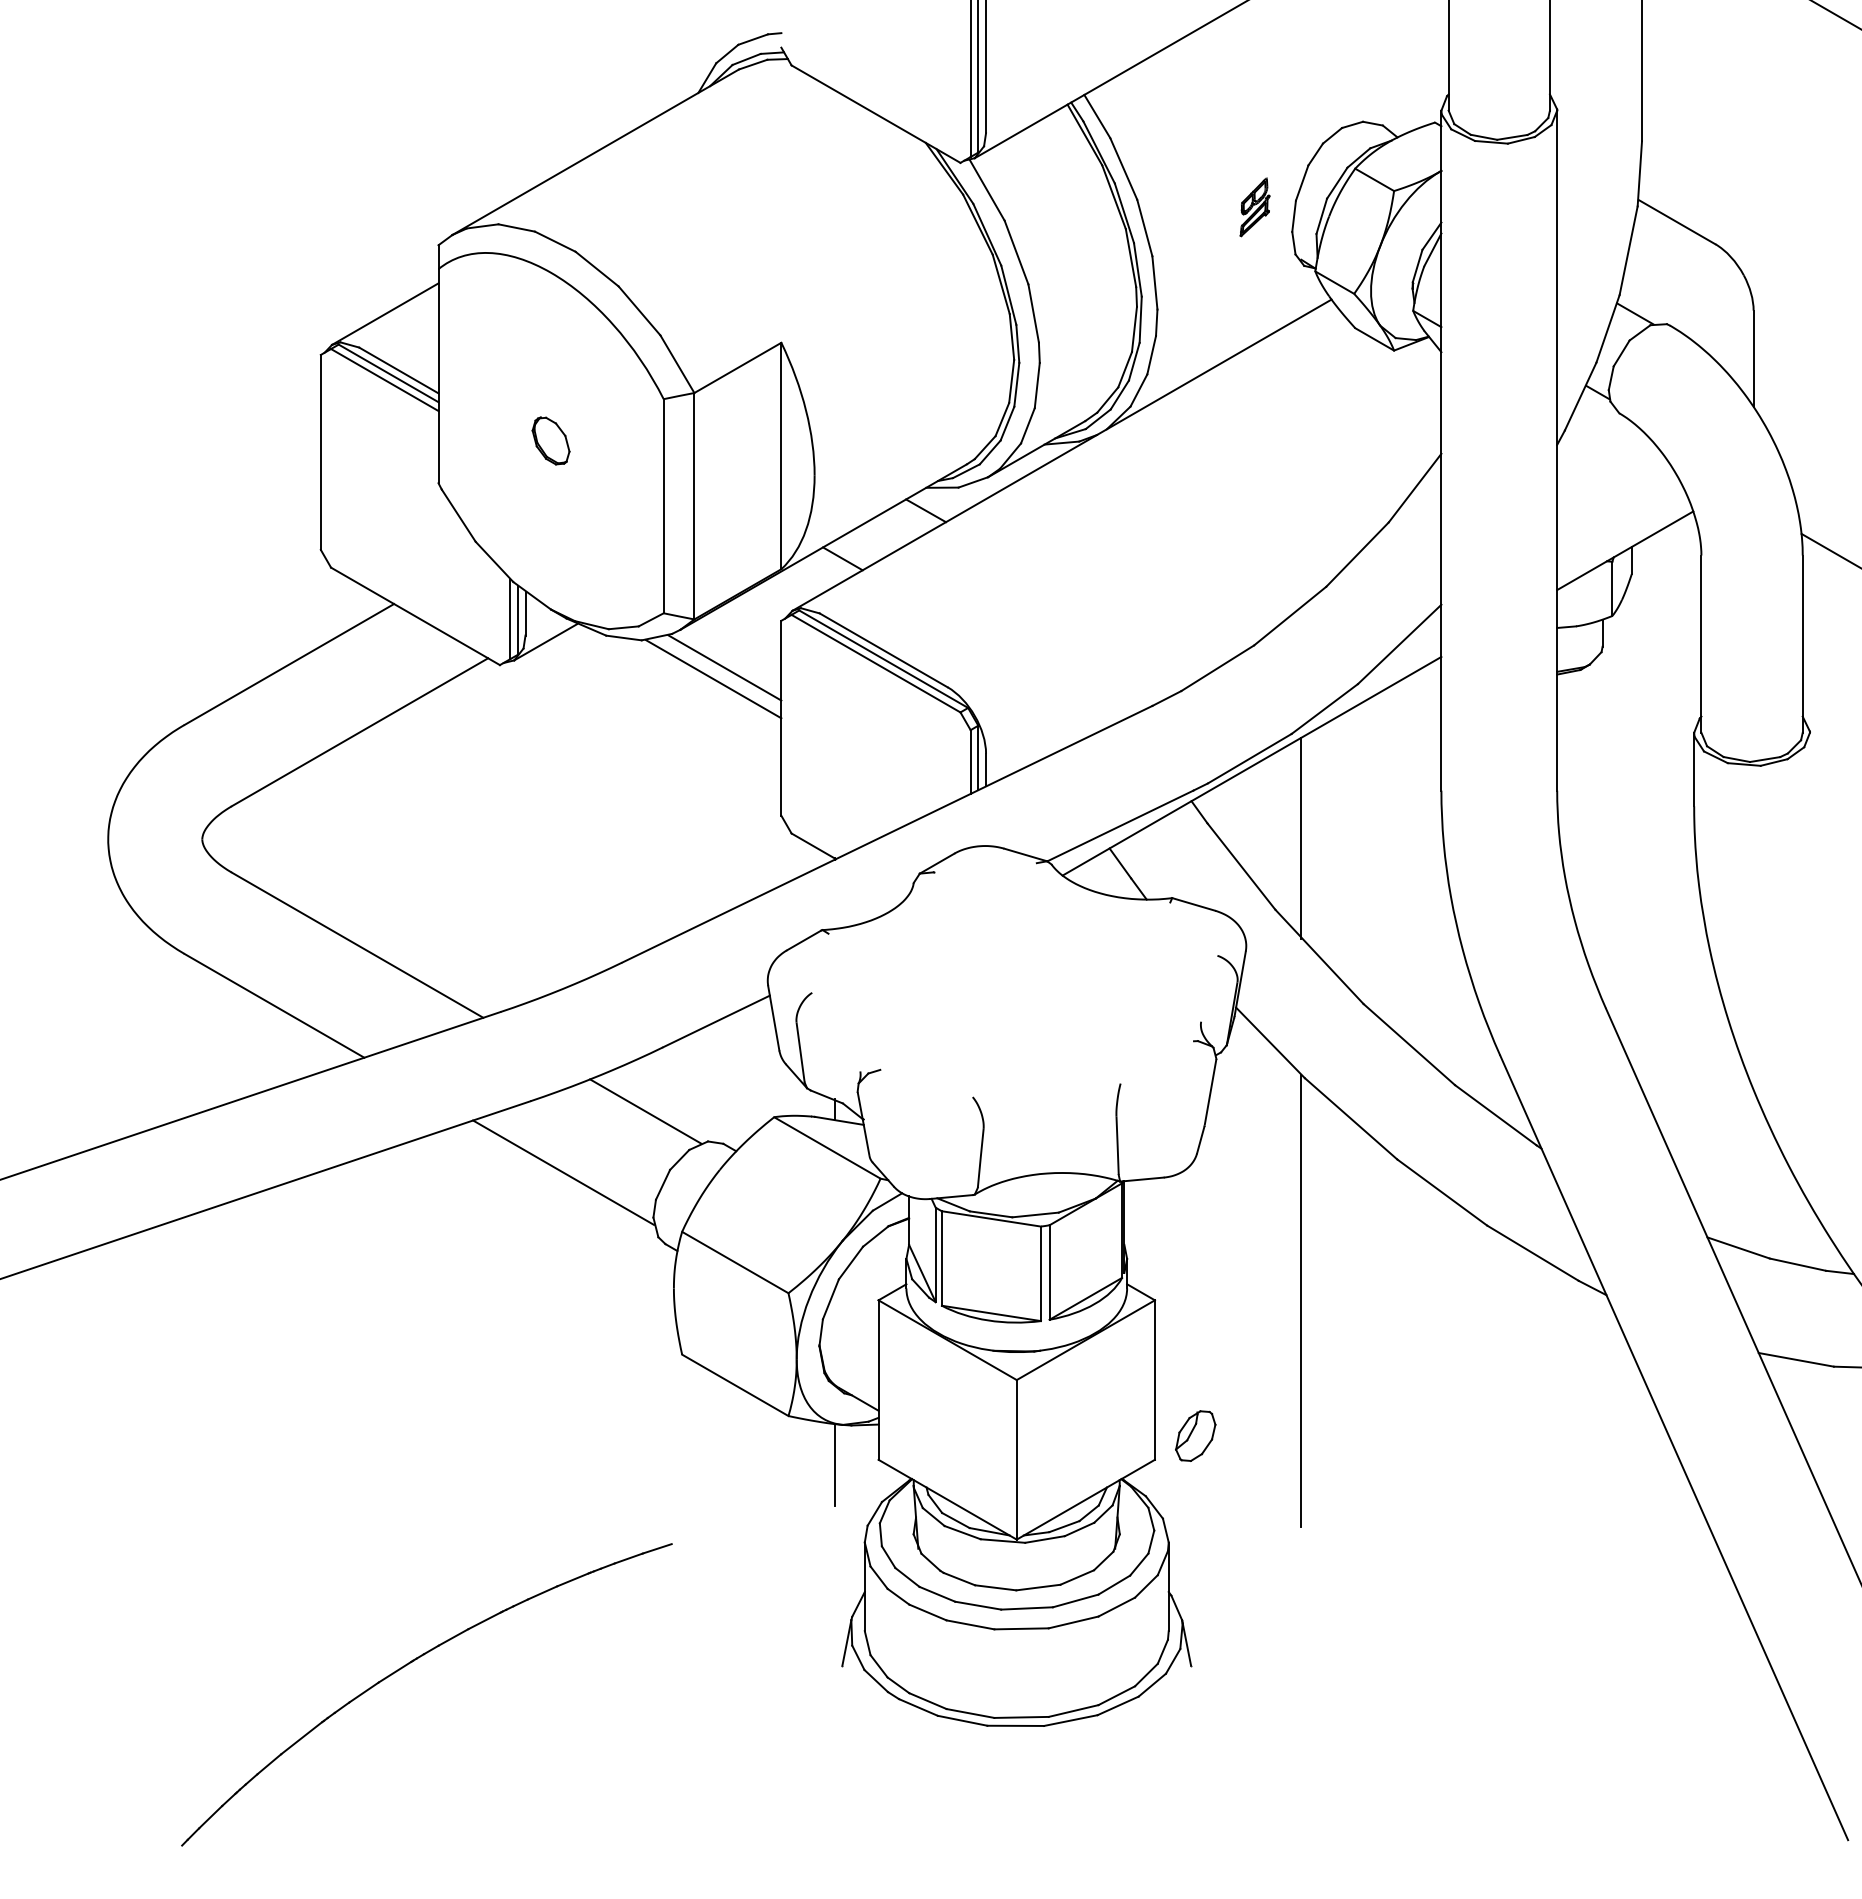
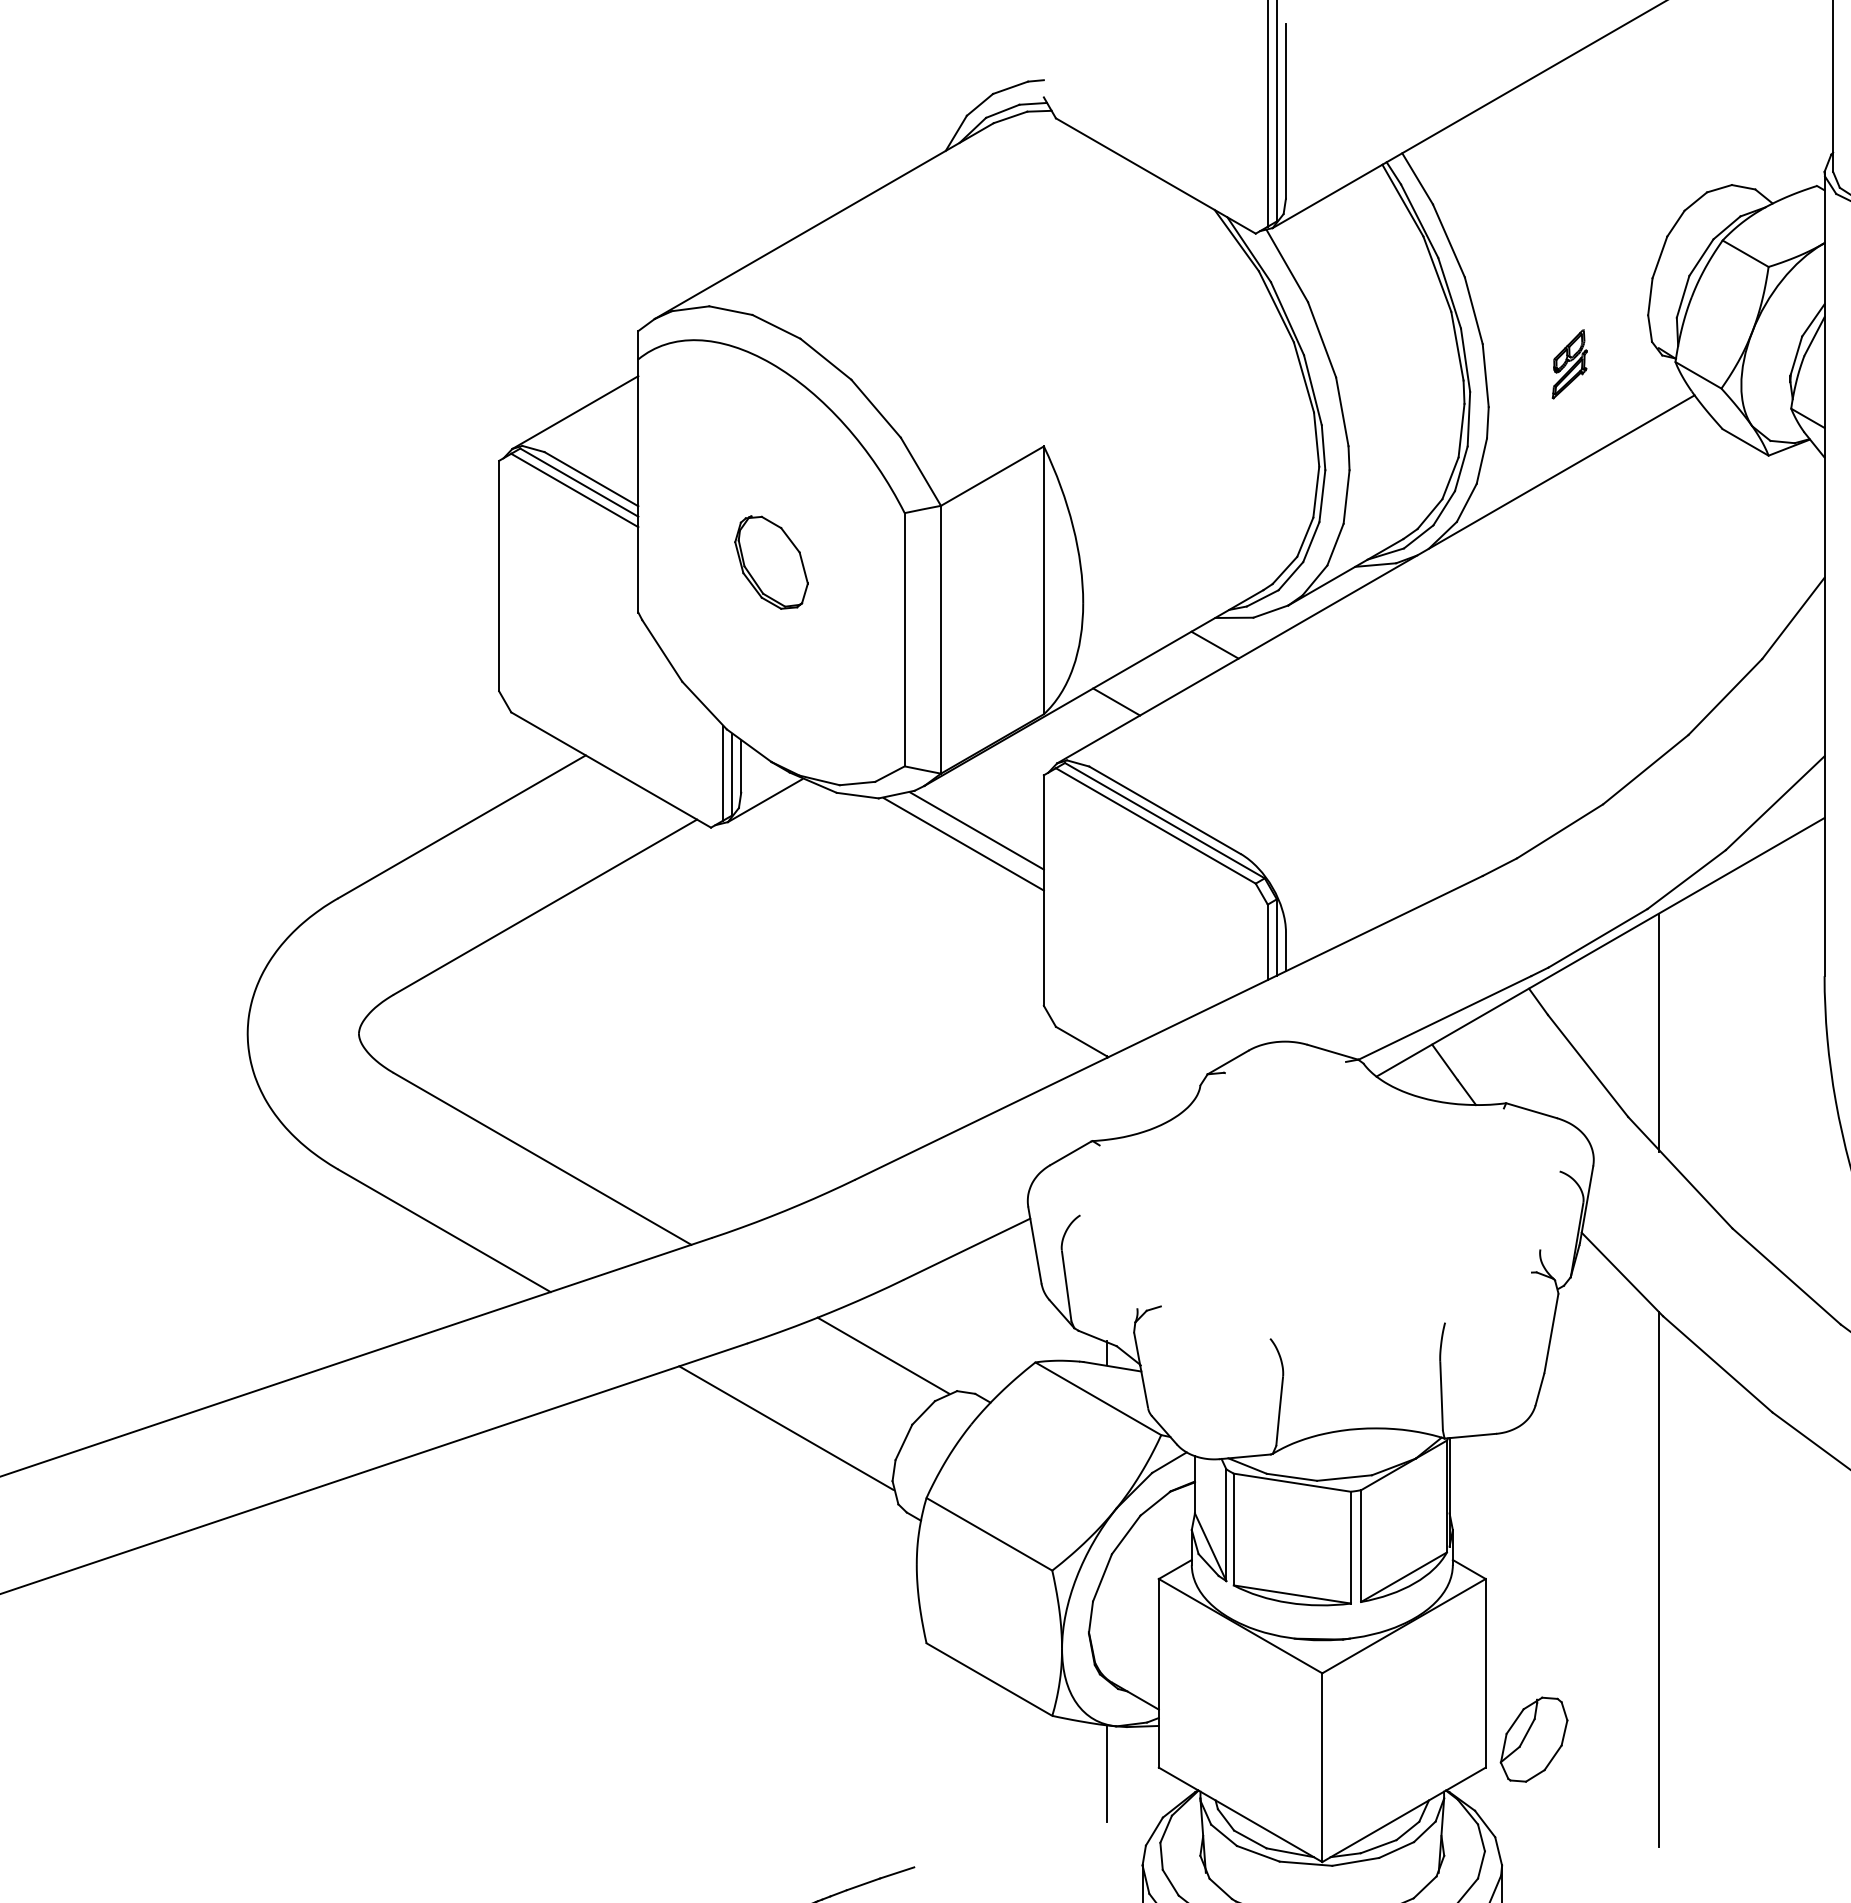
part: (1254, 207) -> (1569, 364), moved
part: (550, 440) -> (770, 562), size x1.67
part: (1195, 1435) -> (1533, 1738), size x1.43

